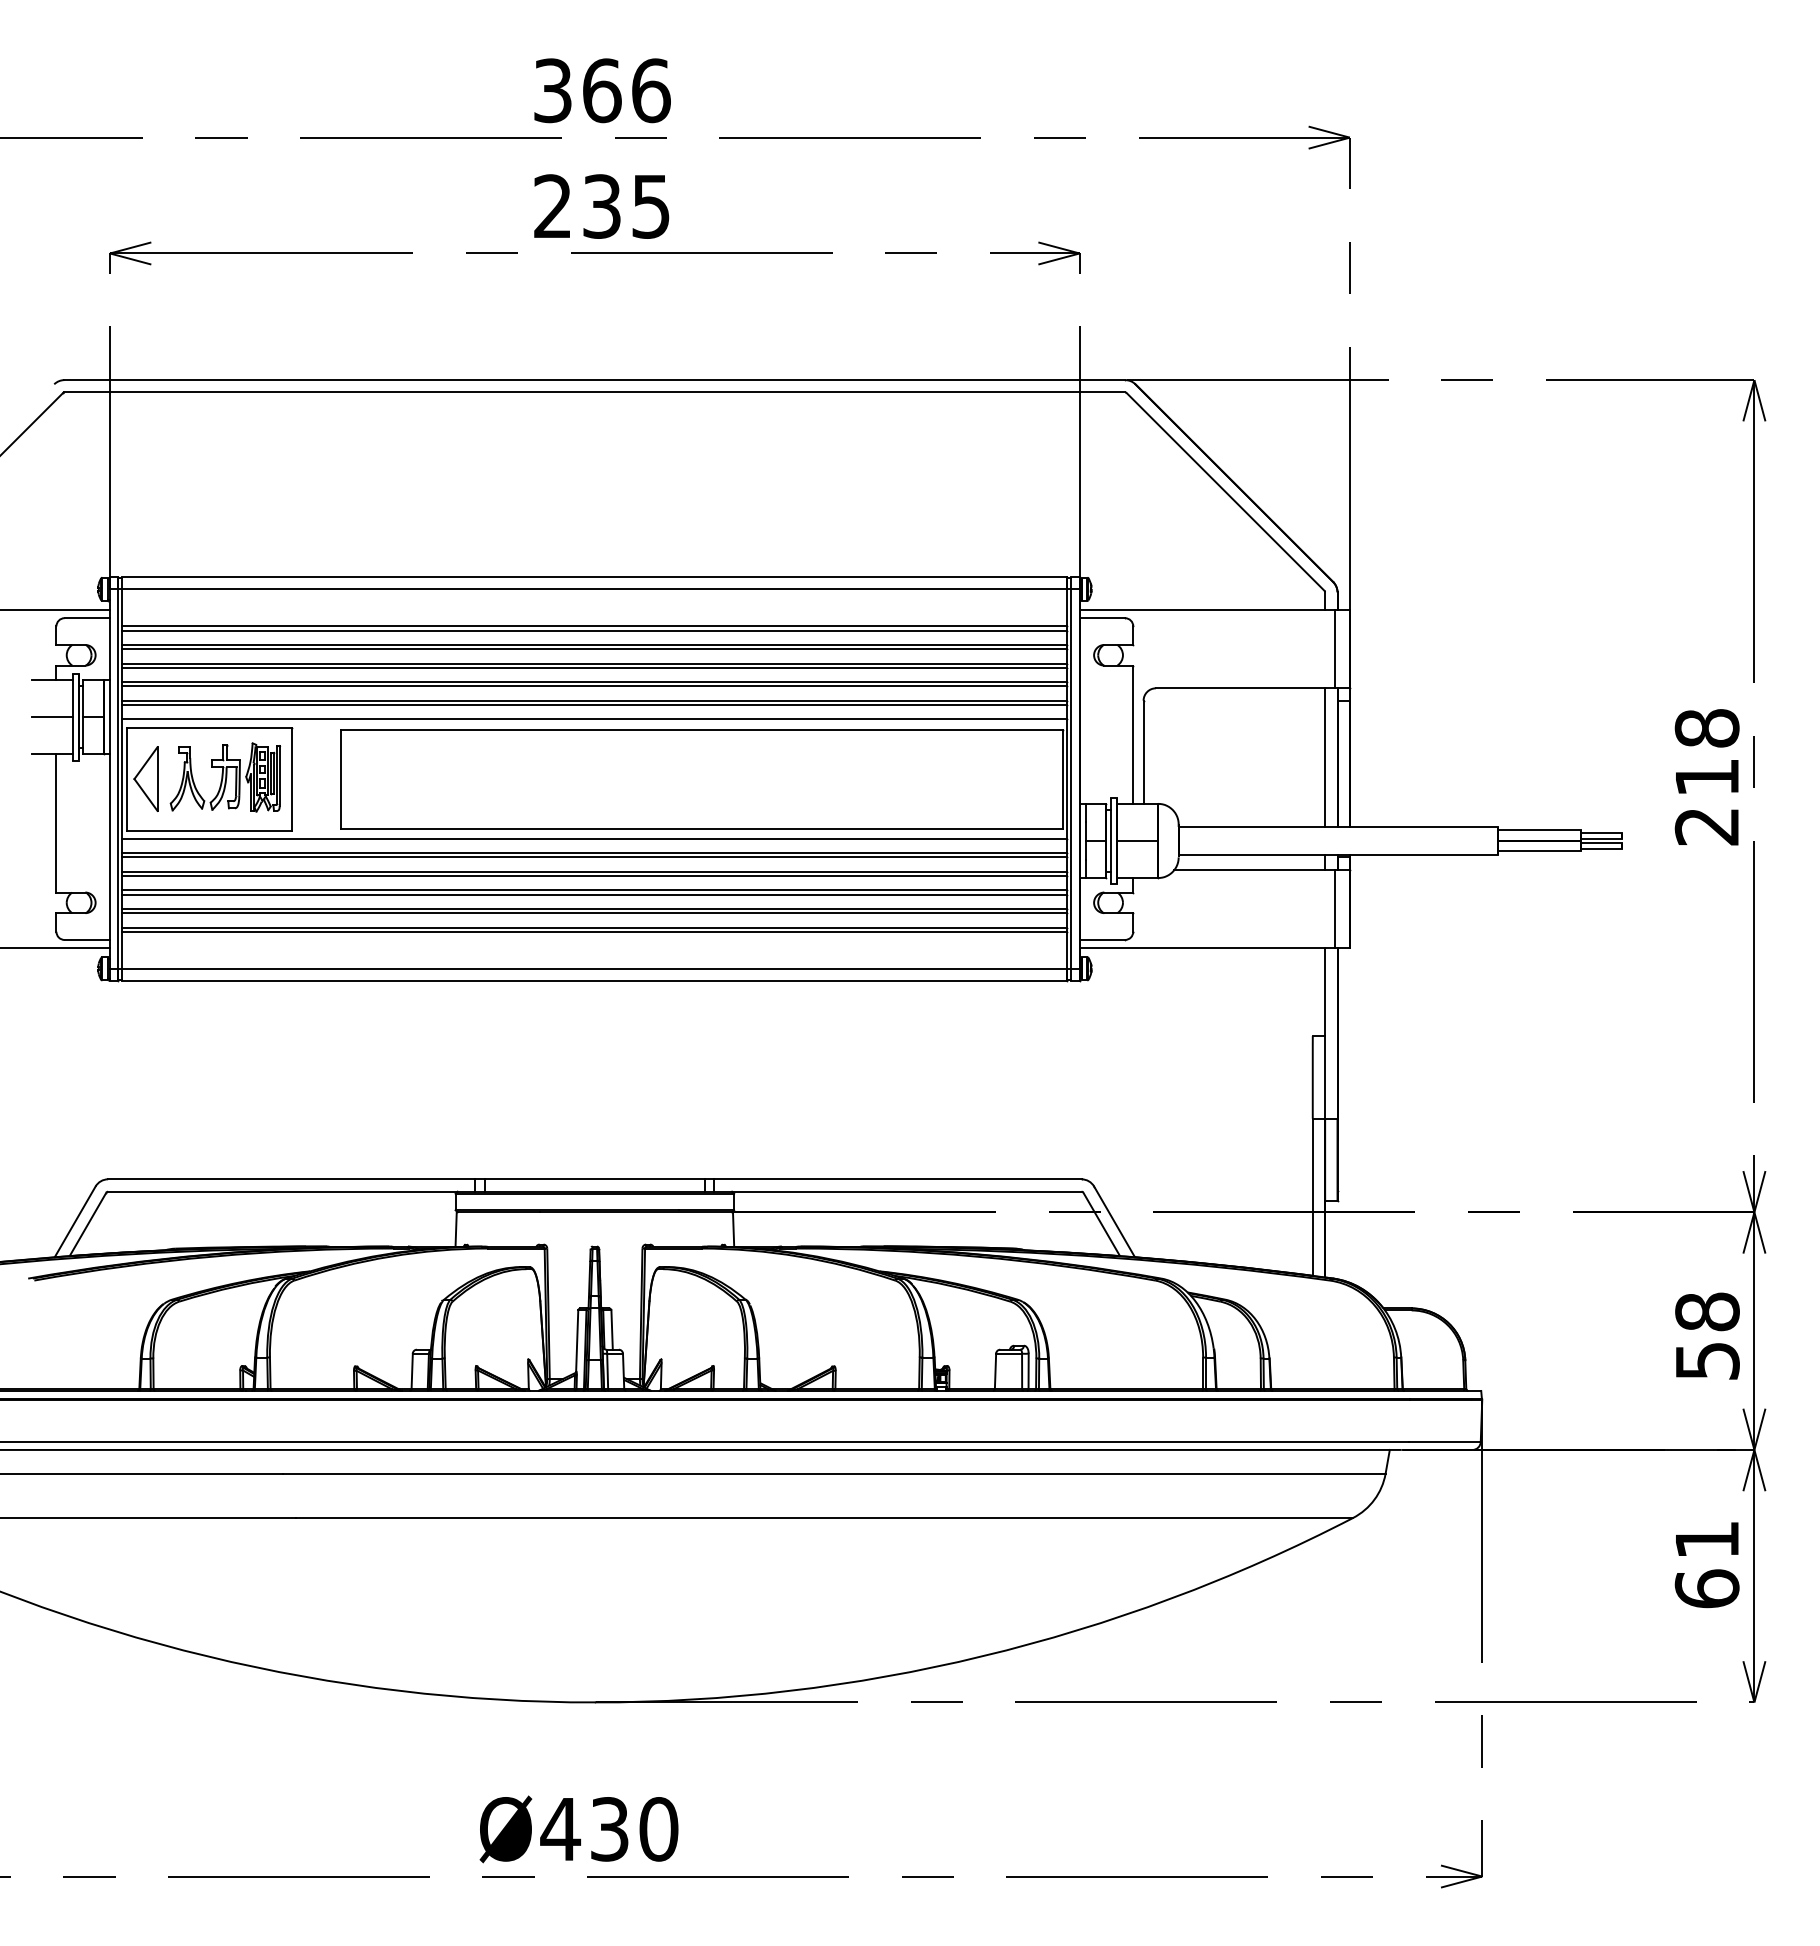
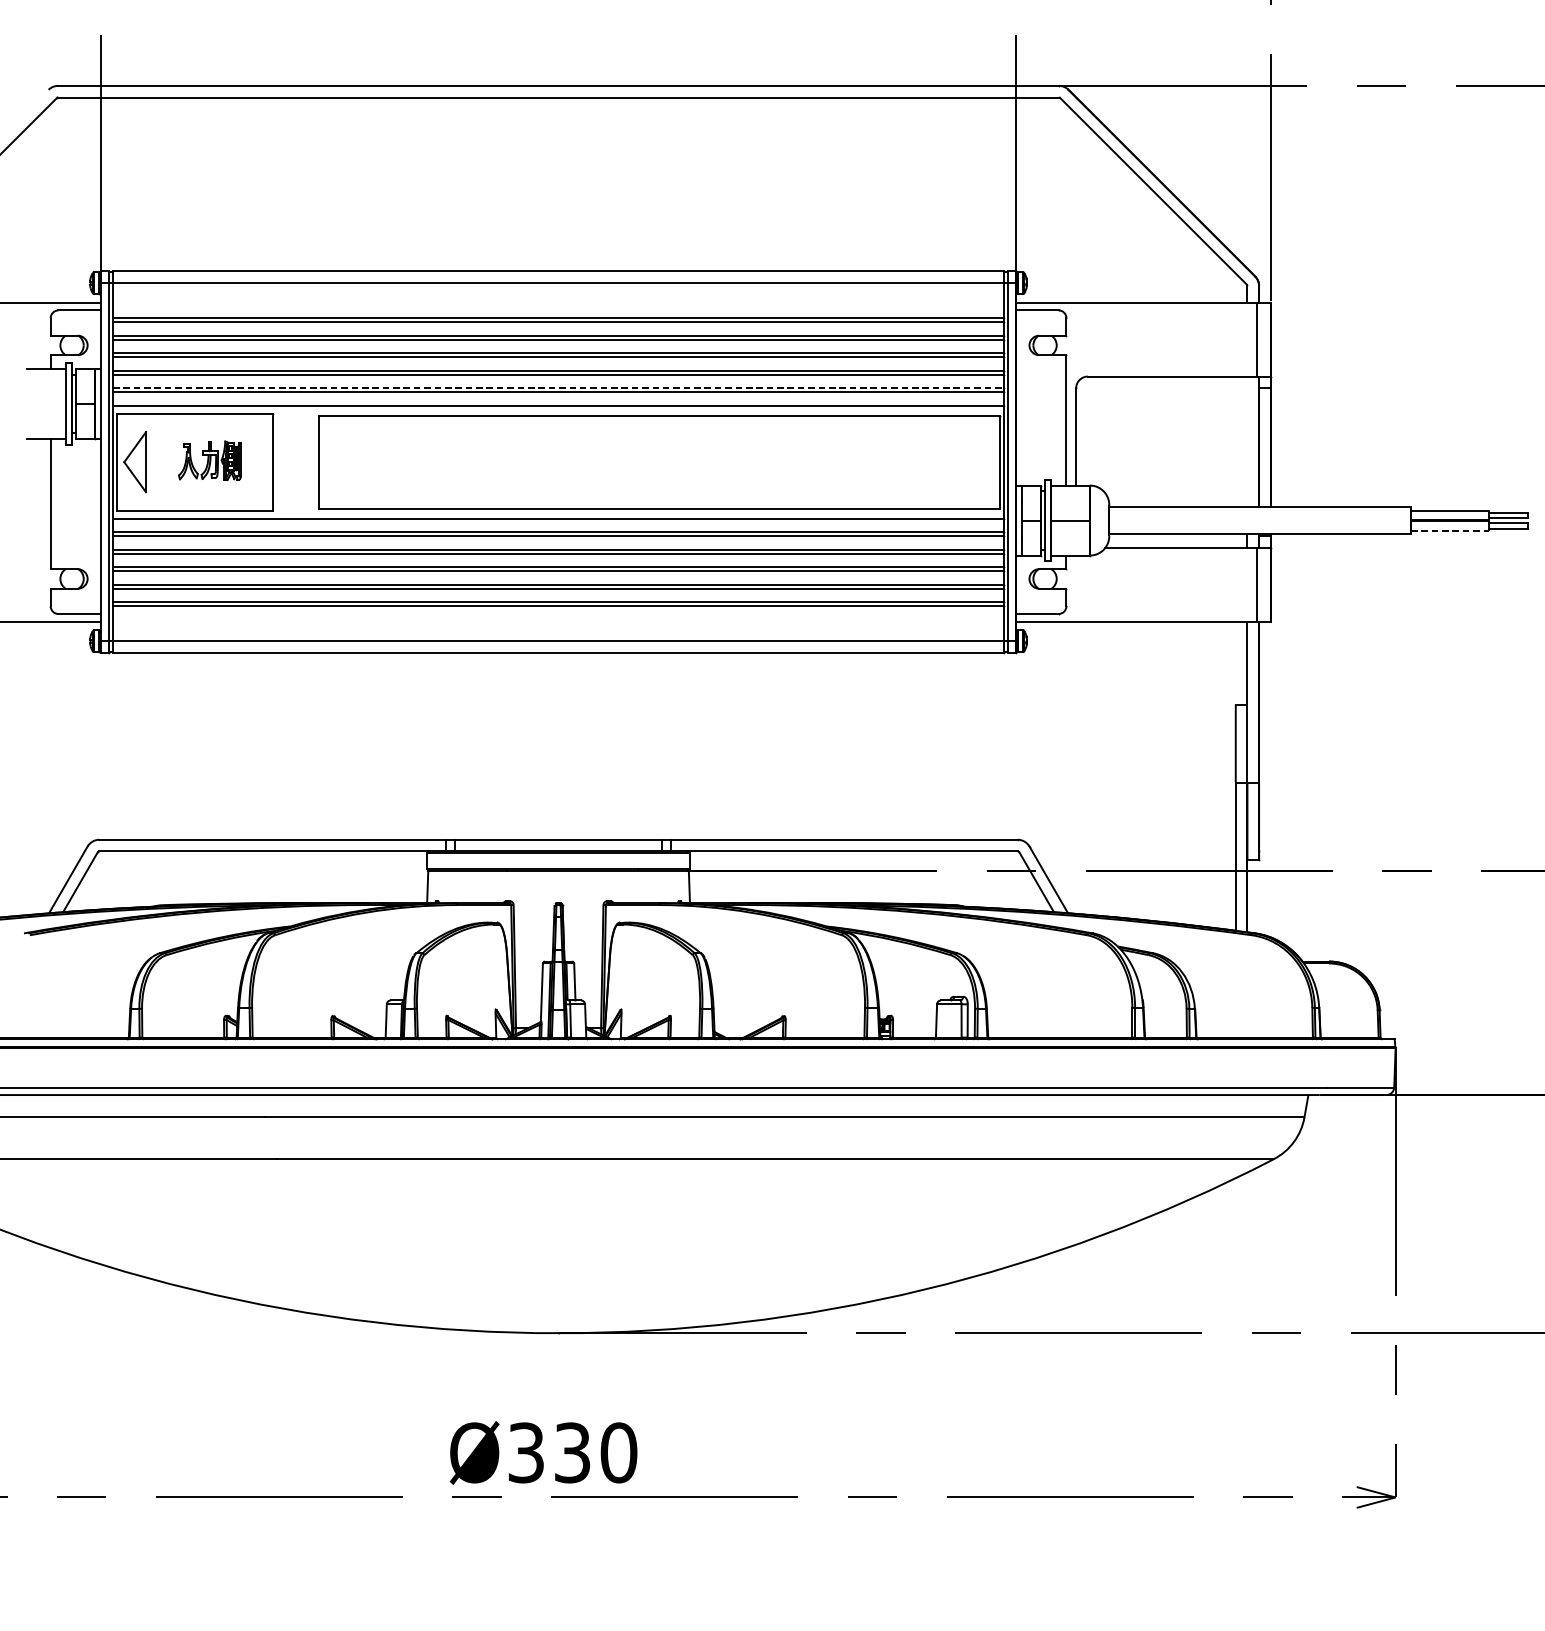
line: (595, 700) -> (559, 388), solid -> dashed
line: (51, 717) -> (46, 404), removed
line: (1325, 757) -> (1247, 441), removed
part: (224, 777) -> (209, 460), size x0.6
line: (1540, 851) -> (1450, 530), solid -> dashed
text: (560, 1829) -> (526, 1453), Ø430 -> Ø330

